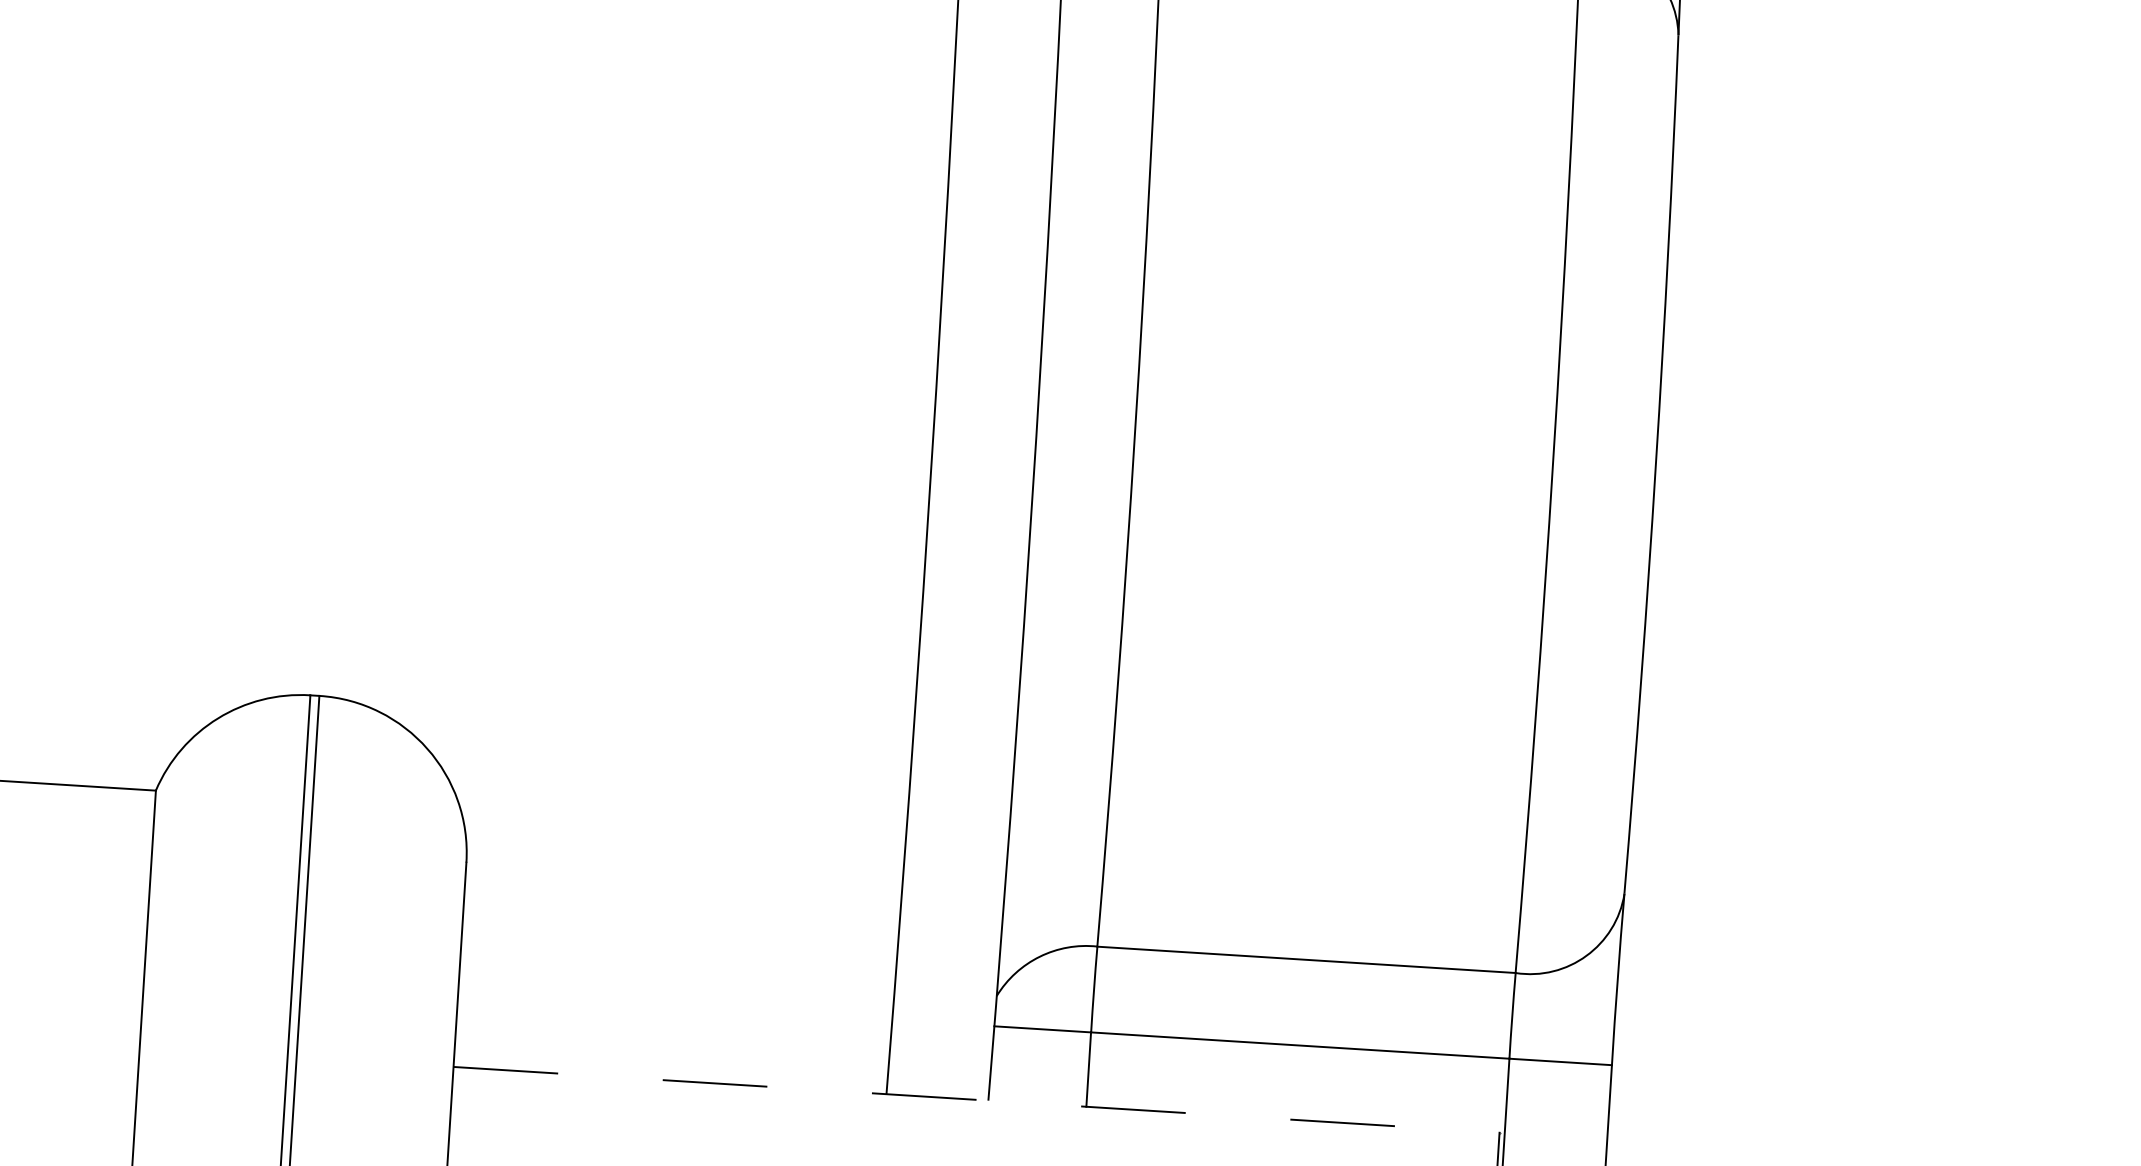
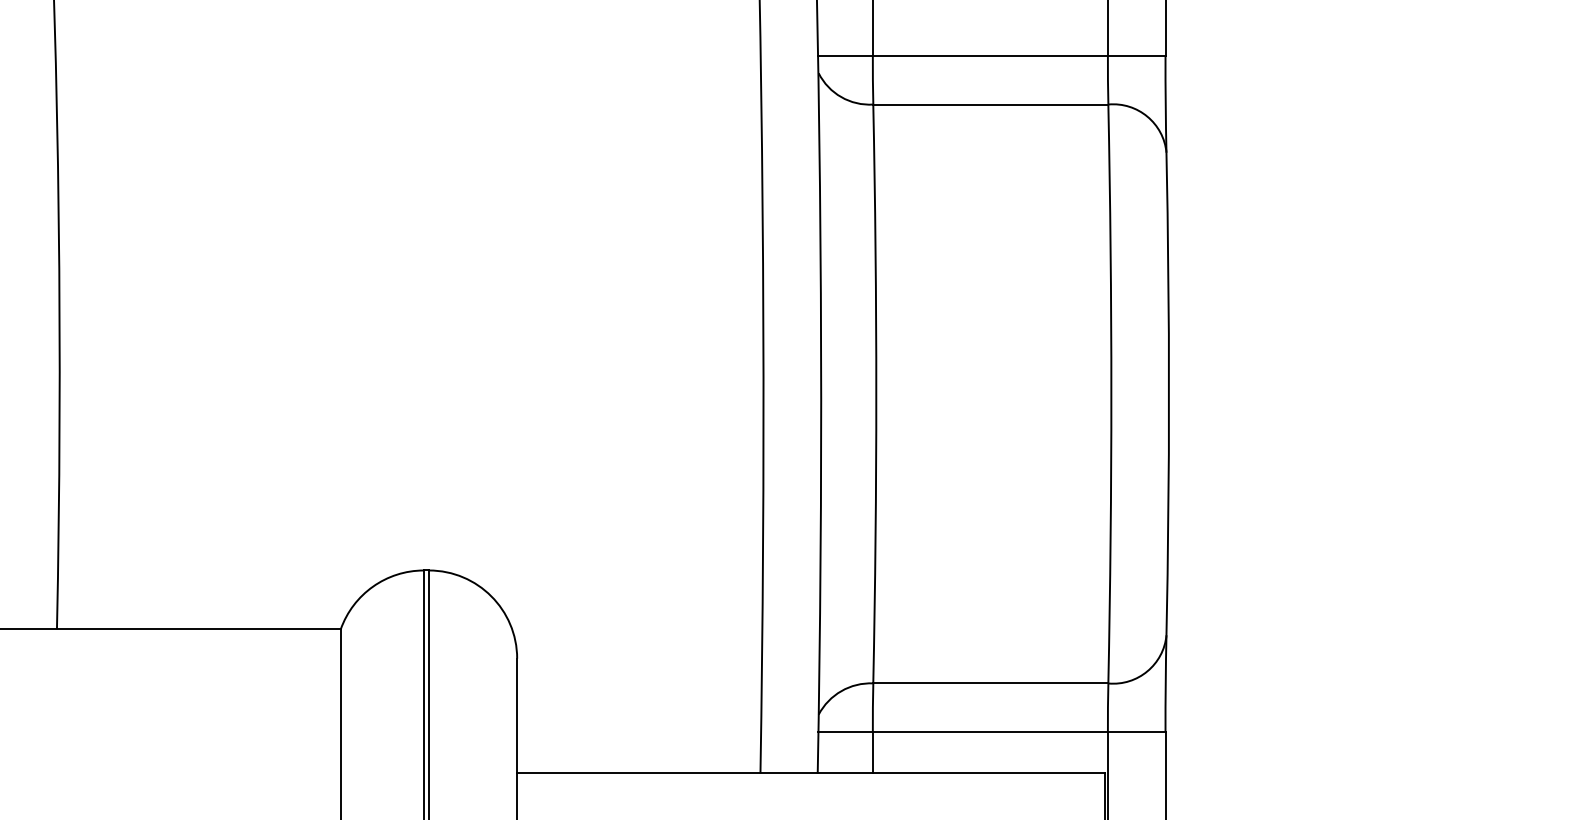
line: (977, 1099) -> (811, 773), dashed -> solid

